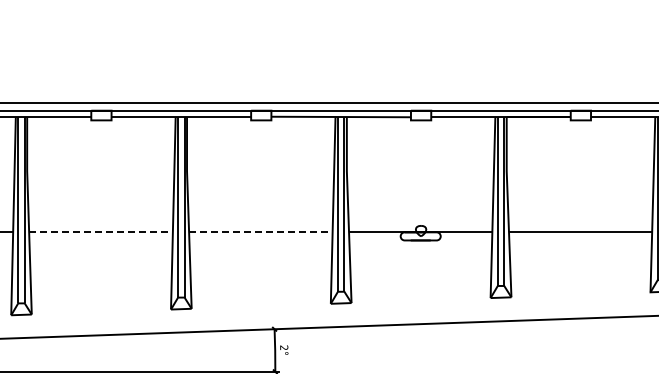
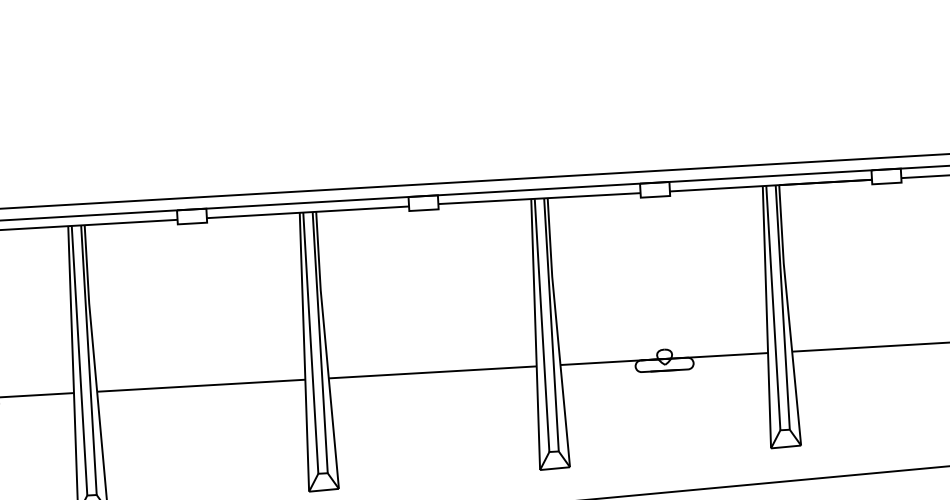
line: (101, 232) -> (201, 385), dashed -> solid
line: (260, 232) -> (432, 372), dashed -> solid

